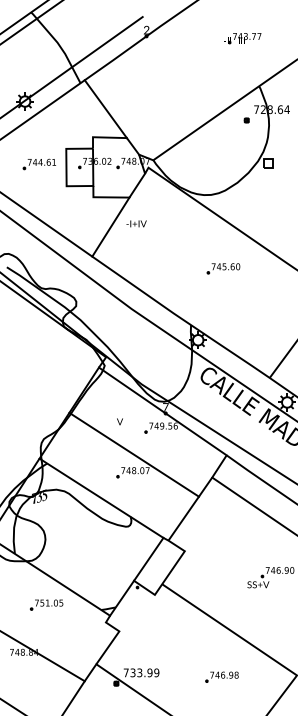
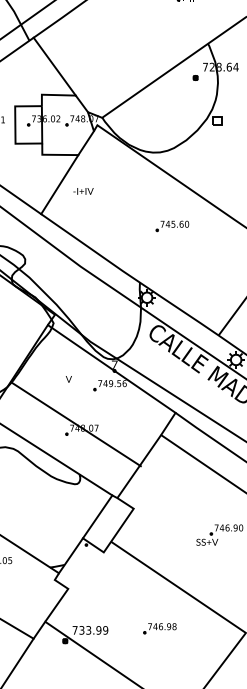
text: (136, 223) -> (83, 191), moved
line: (133, 454) -> (75, 424), moved
part: (221, 676) -> (159, 628), moved

